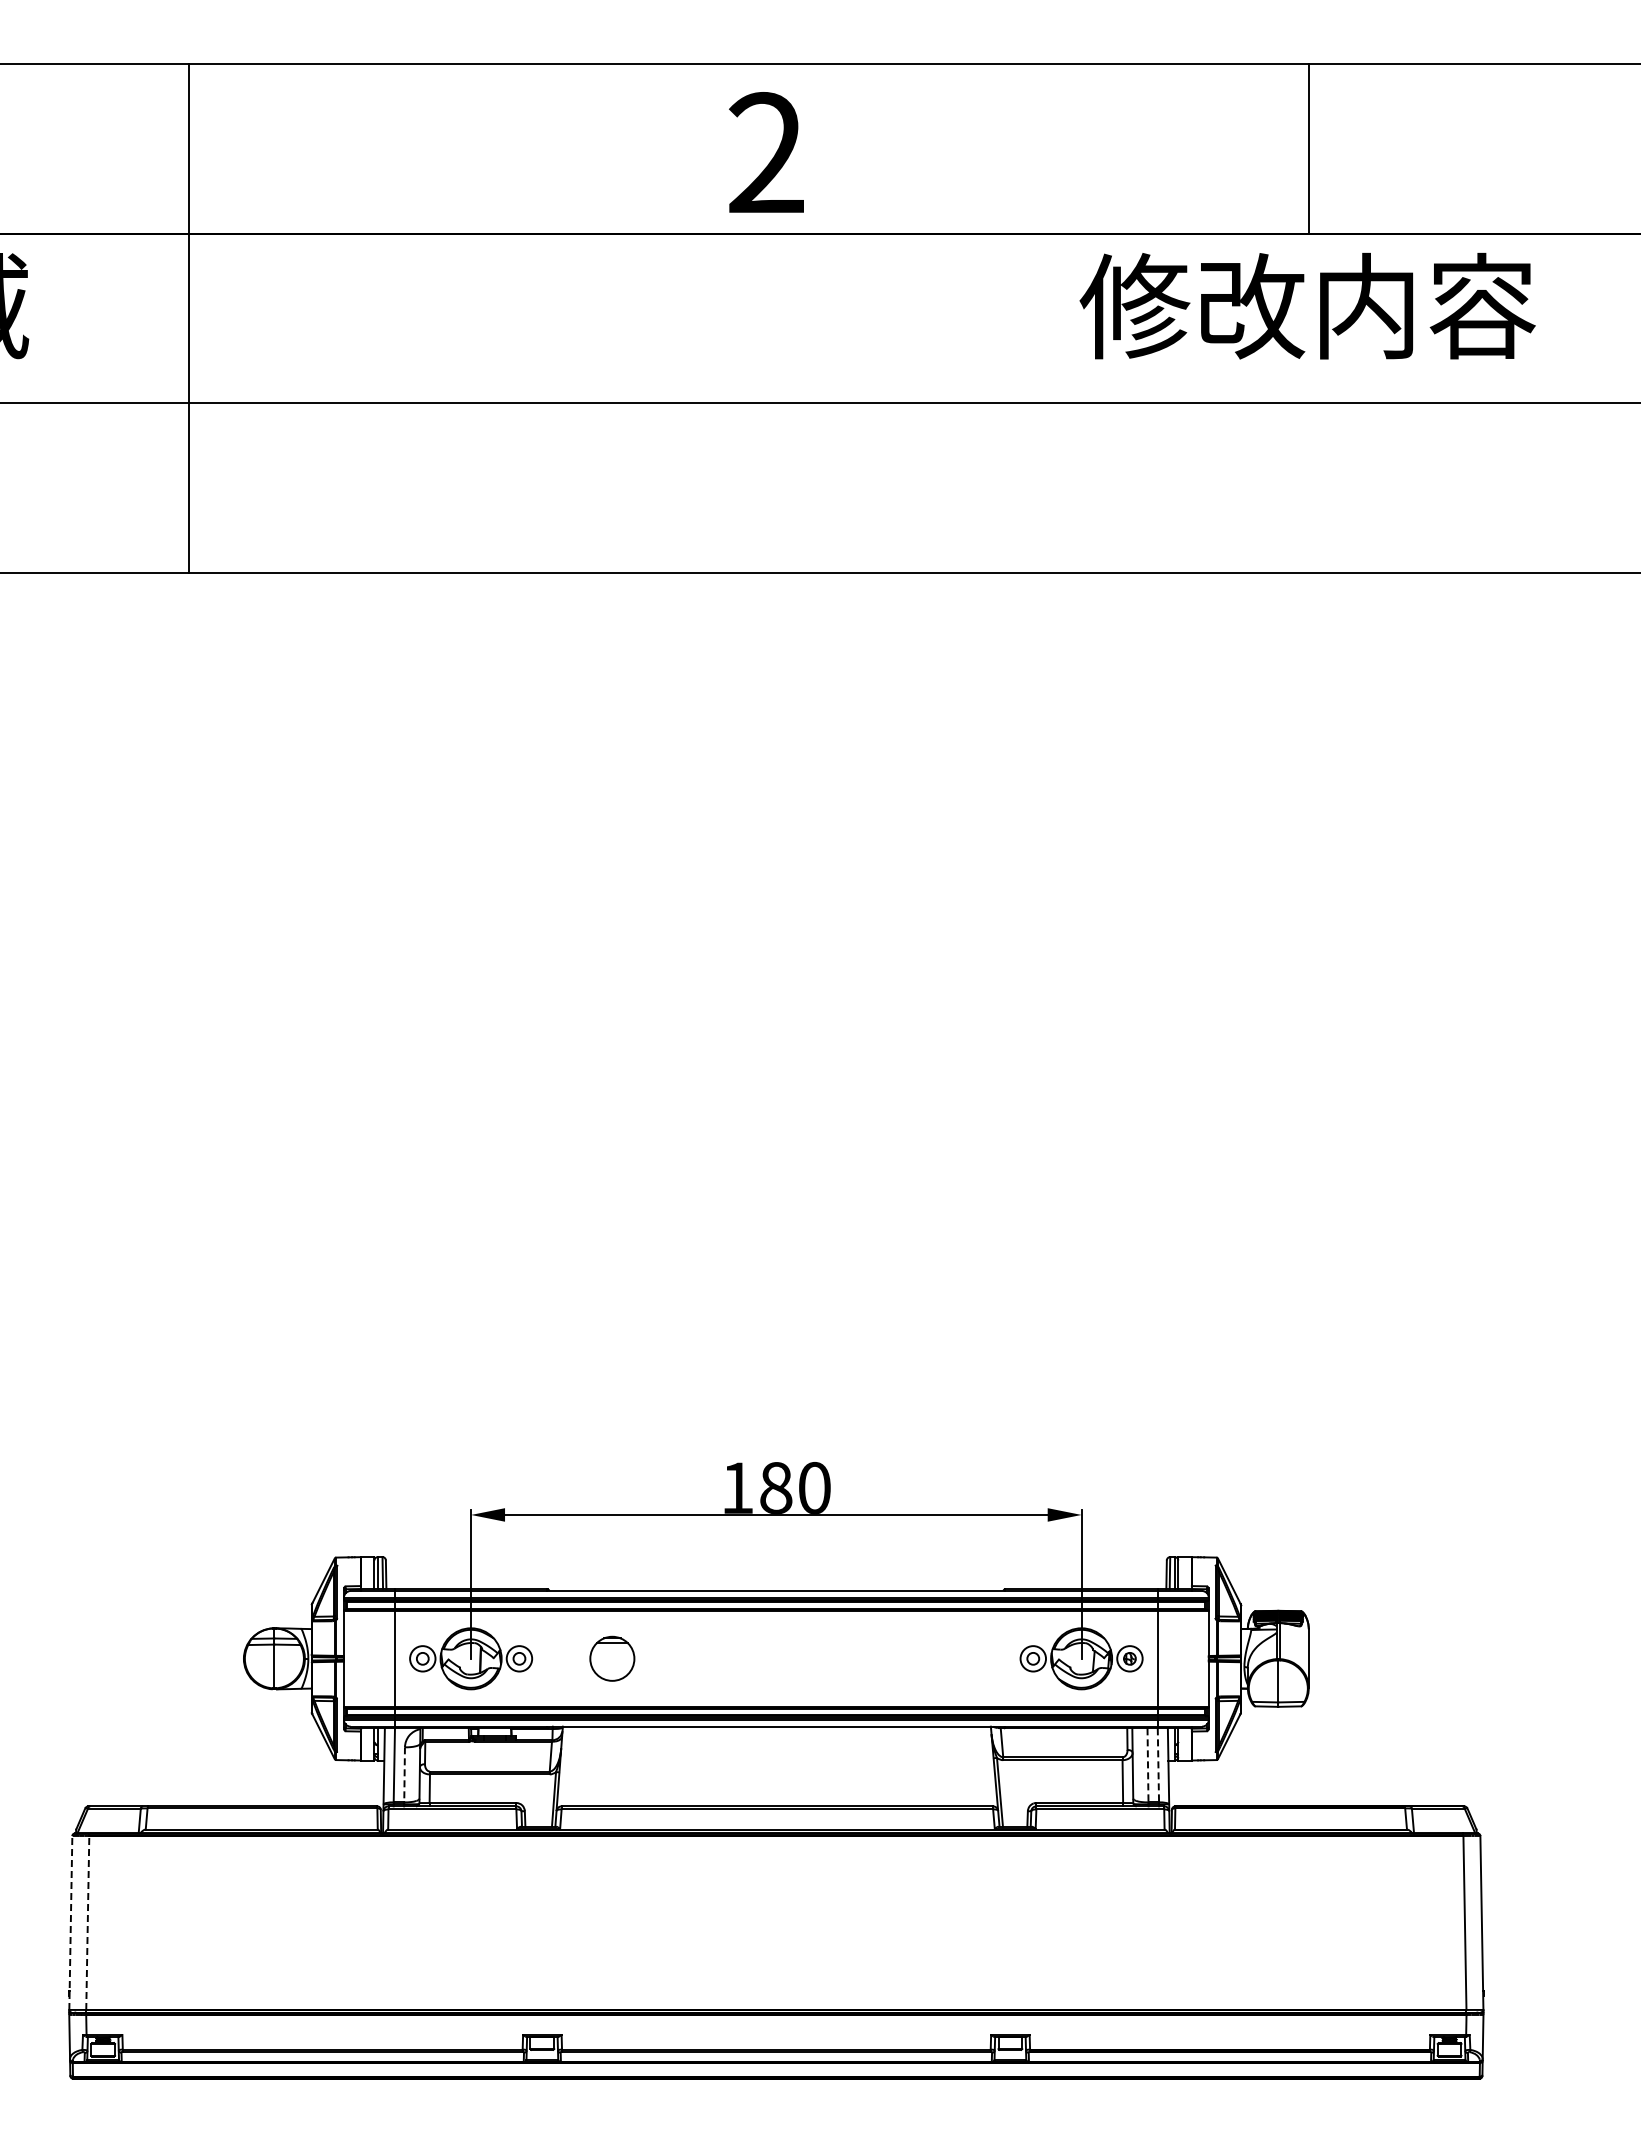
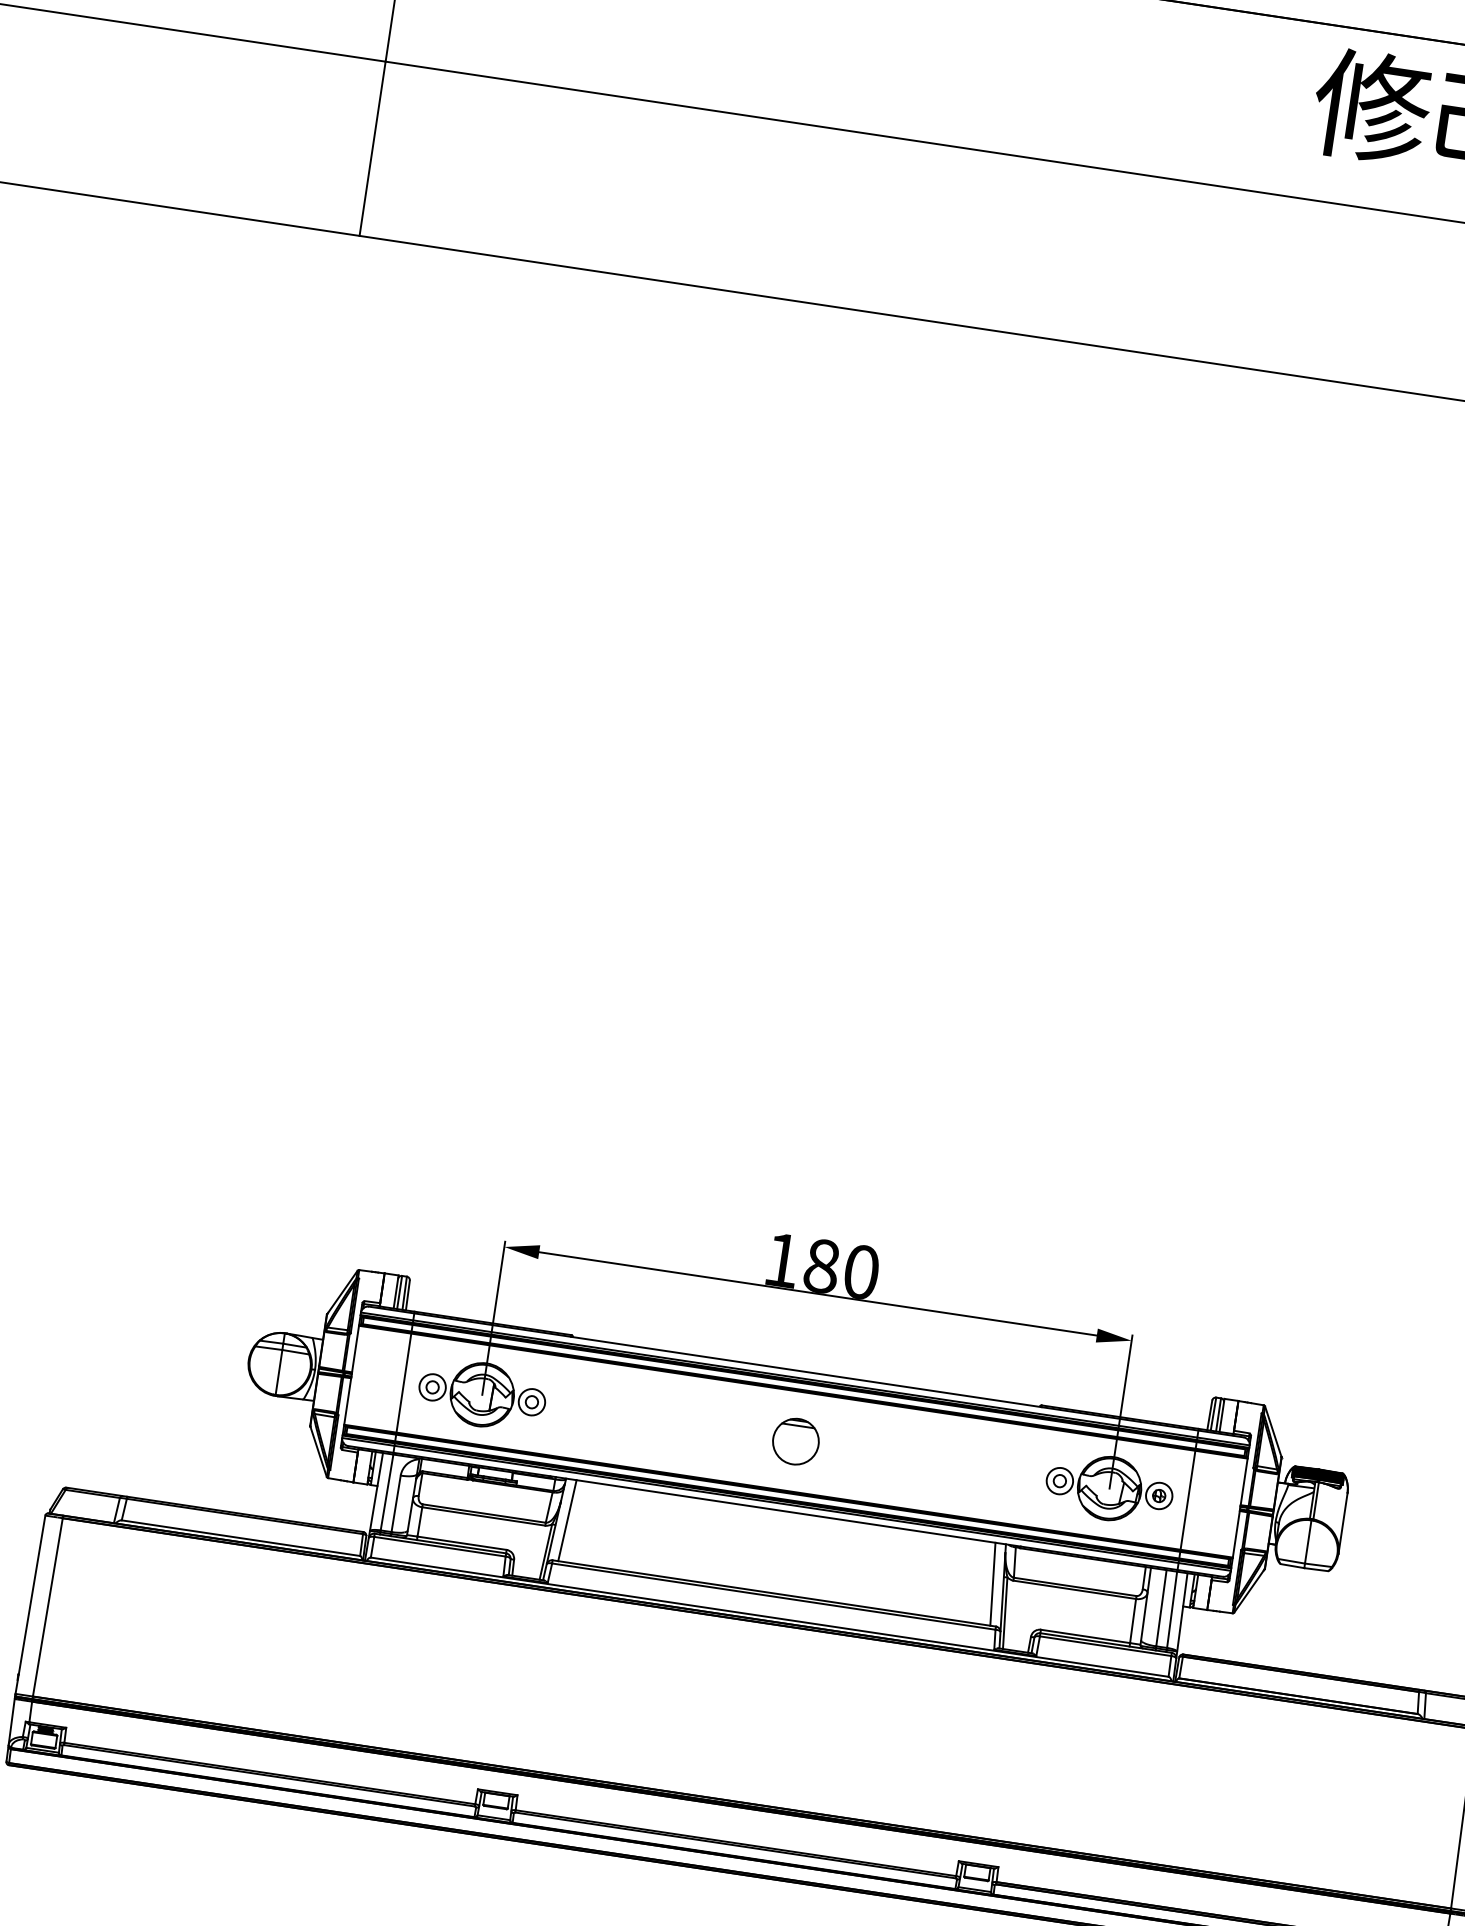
part: (612, 1658) -> (796, 1441), moved
line: (1148, 1765) -> (1161, 1608), dashed -> solid
line: (1158, 1765) -> (1172, 1609), dashed -> solid
line: (570, 1766) -> (567, 1520), added
line: (983, 1766) -> (992, 1584), added
line: (404, 1774) -> (396, 1503), dashed -> solid
line: (70, 1922) -> (30, 1604), dashed -> solid
line: (87, 1922) -> (47, 1606), dashed -> solid

